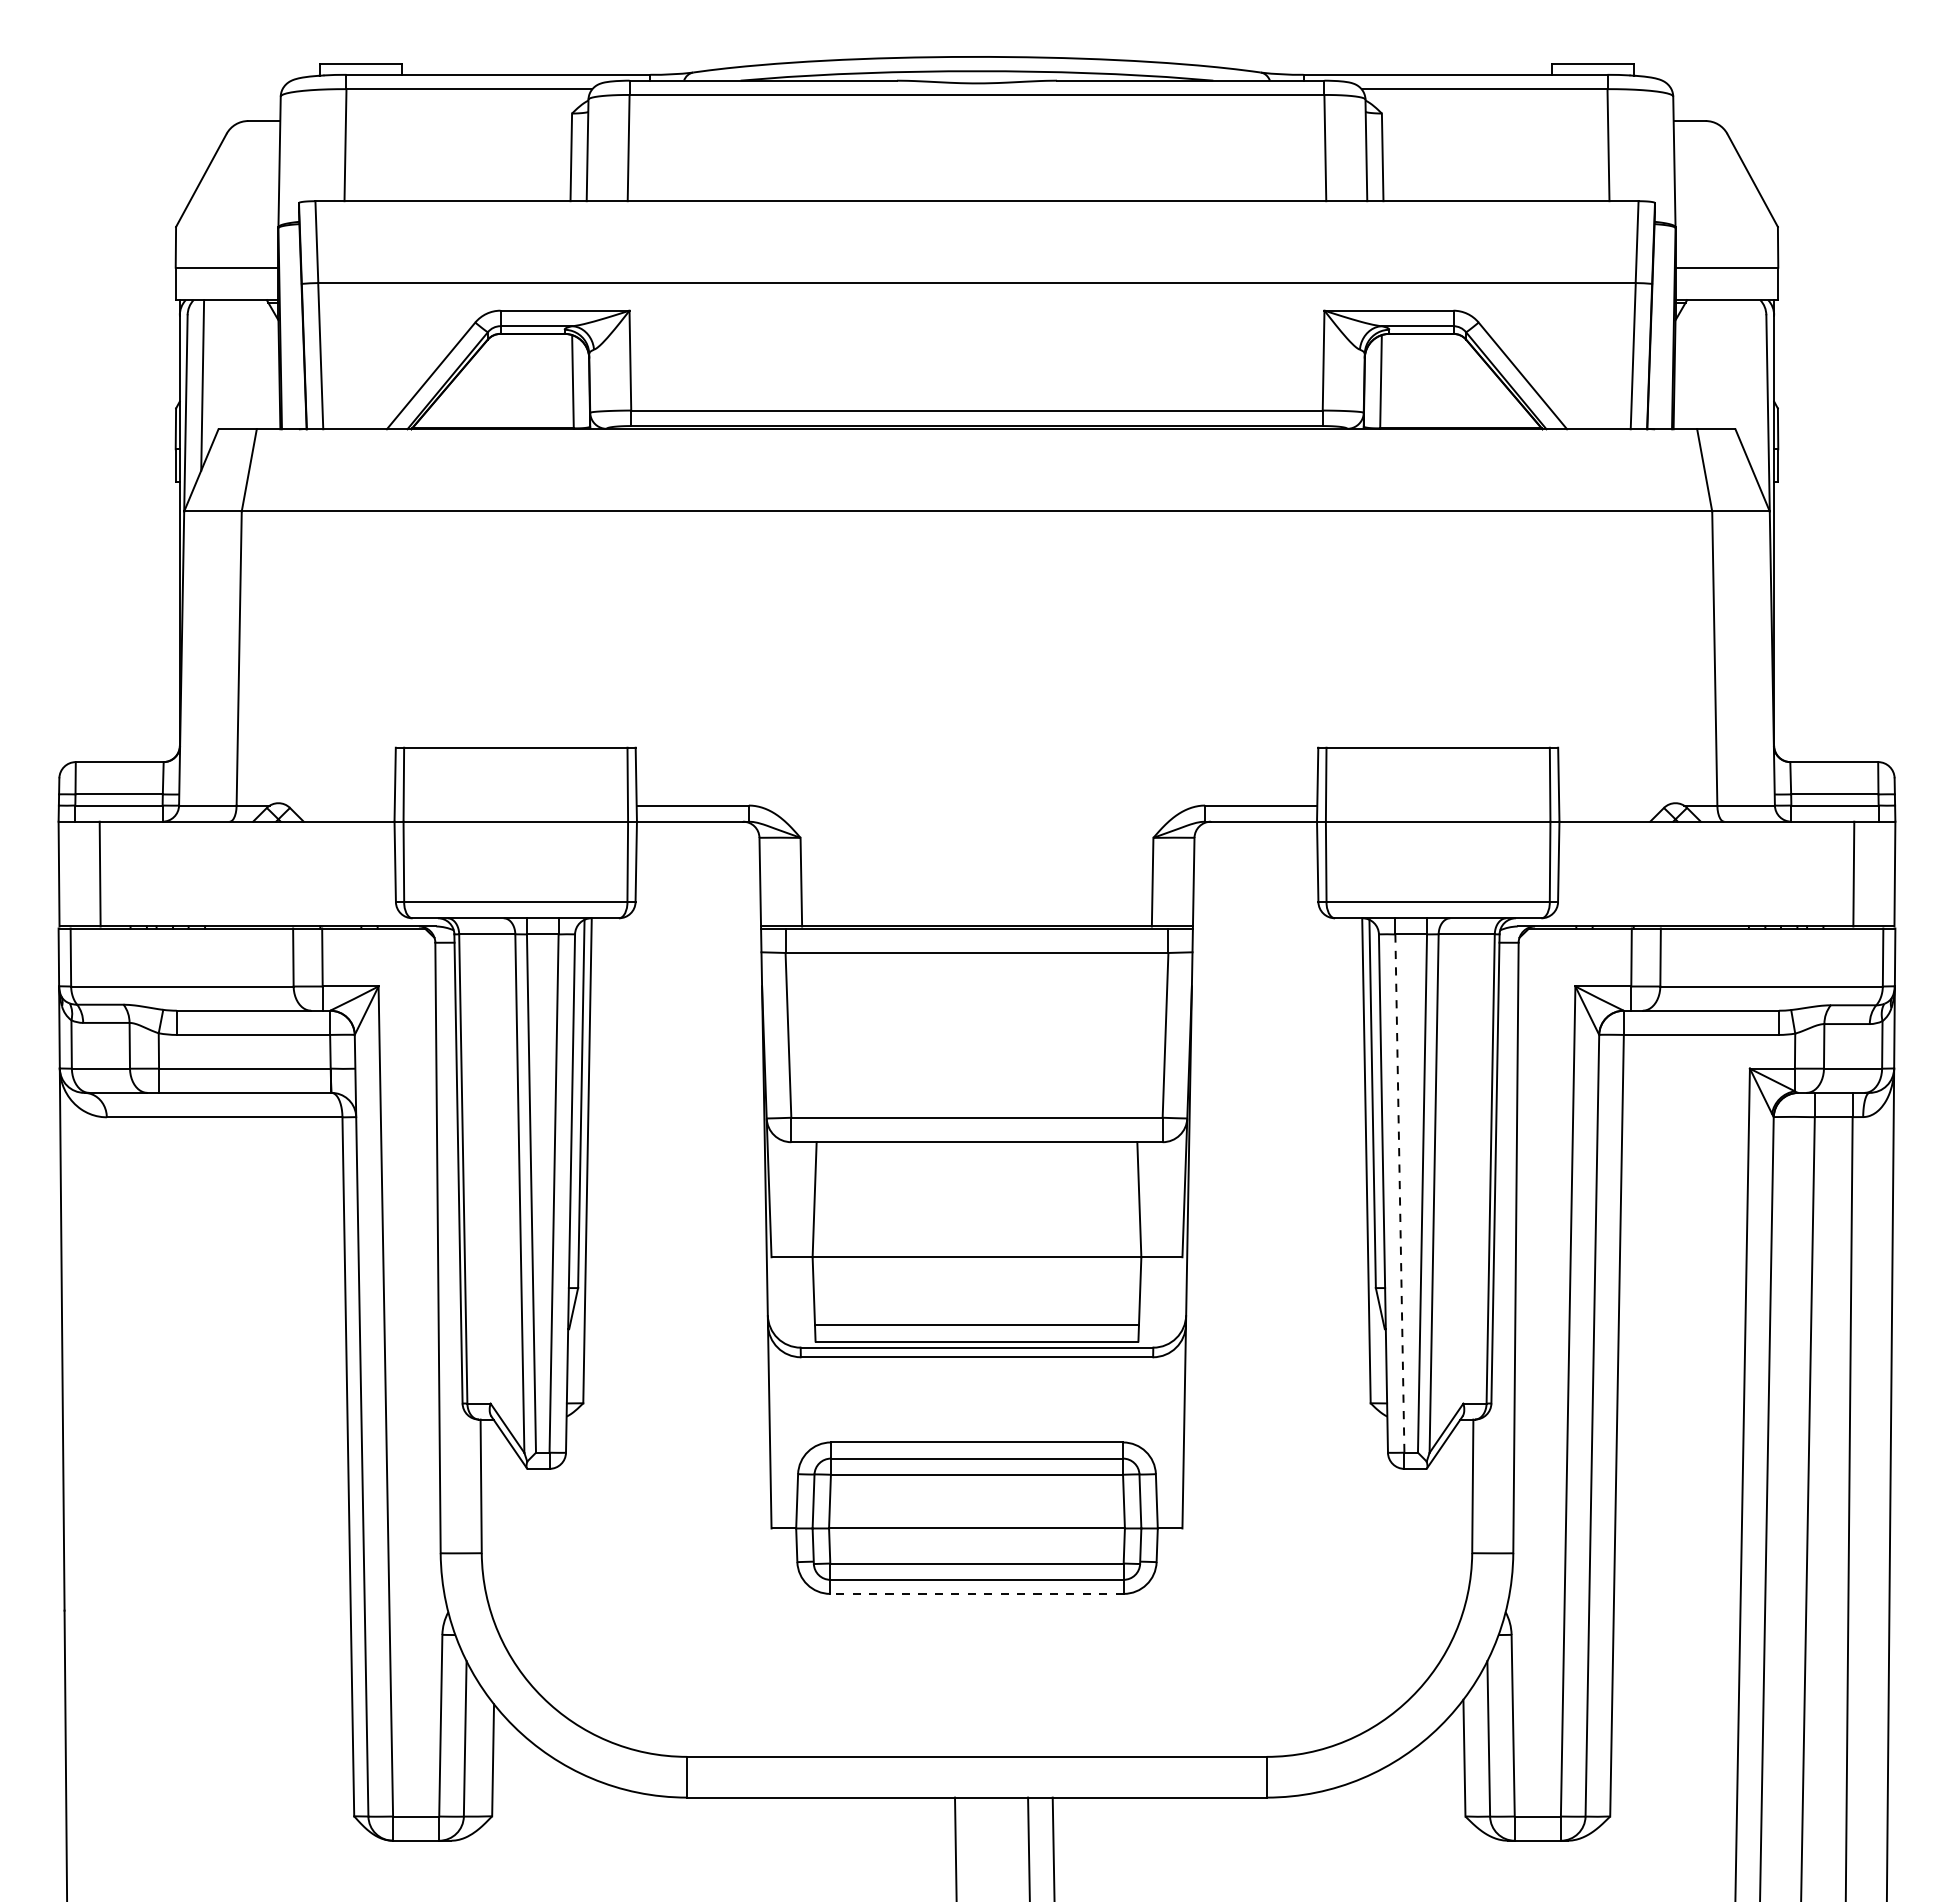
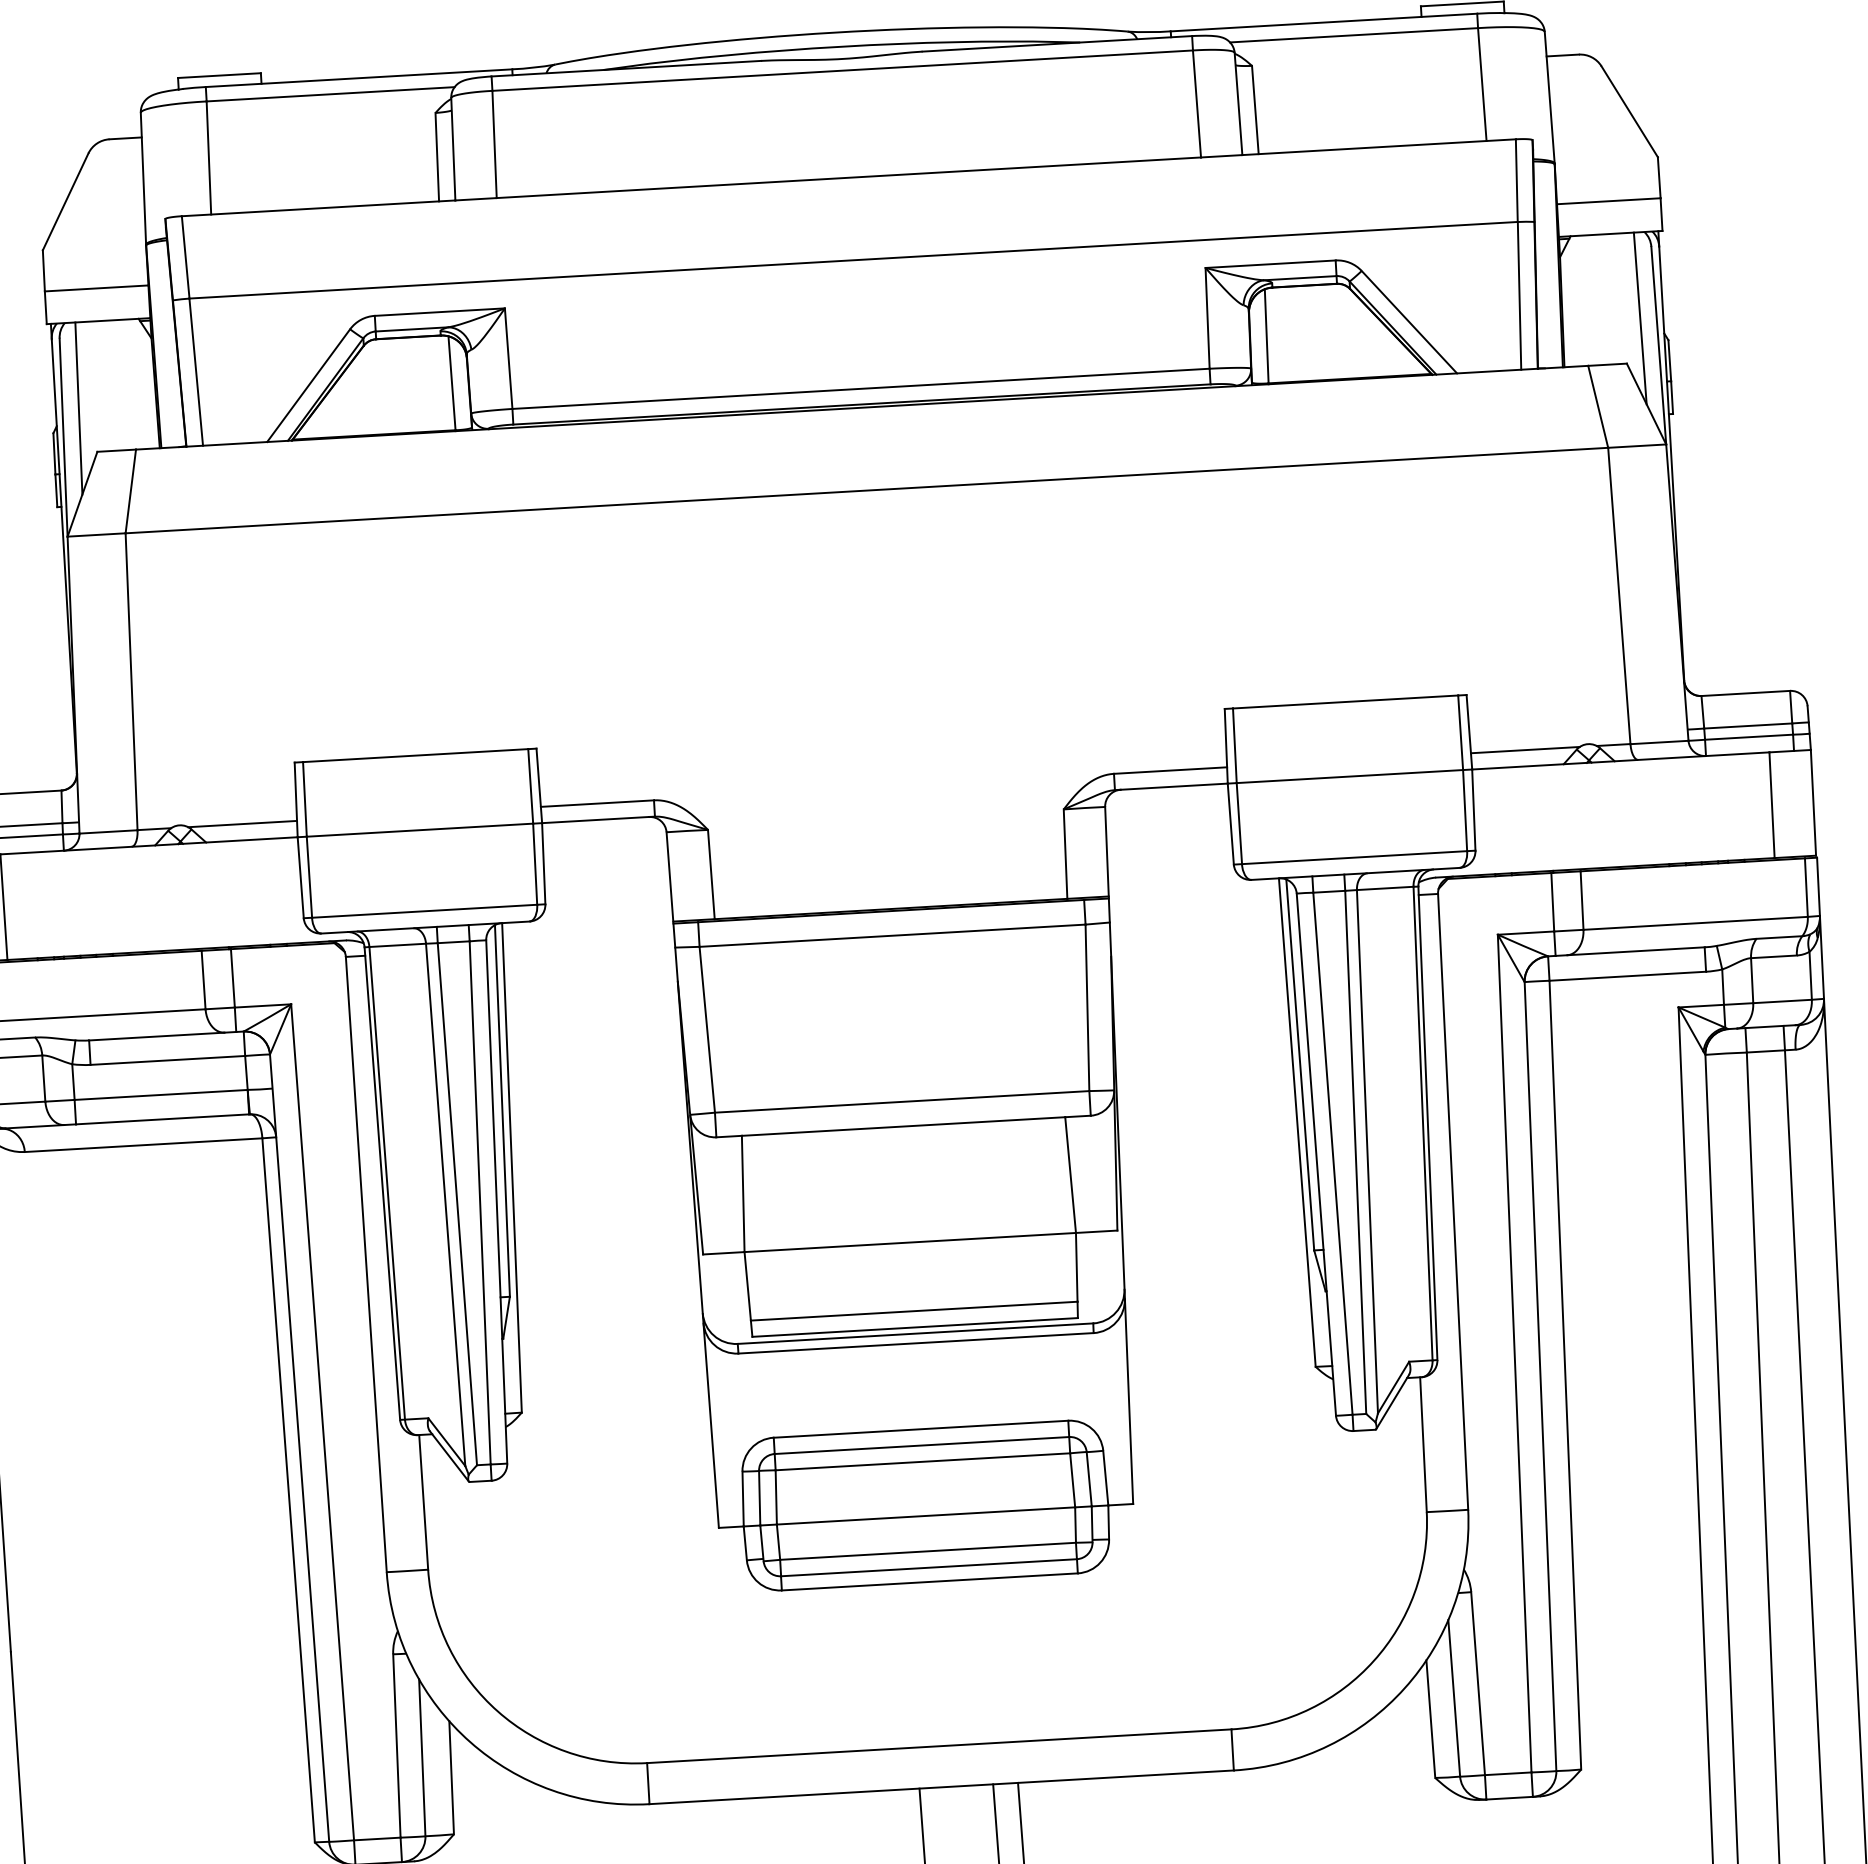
line: (1750, 385) -> (1639, 318), added
line: (340, 805) -> (242, 824), added
line: (1613, 805) -> (1525, 750), added
line: (1399, 1194) -> (1332, 1154), dashed -> solid
line: (977, 1593) -> (930, 1581), dashed -> solid

